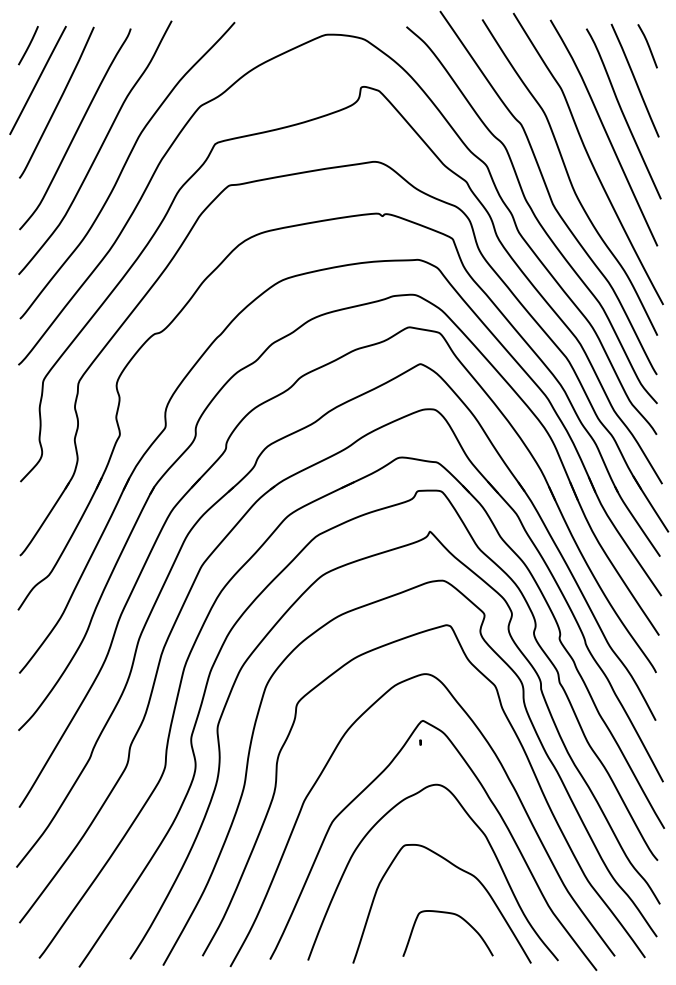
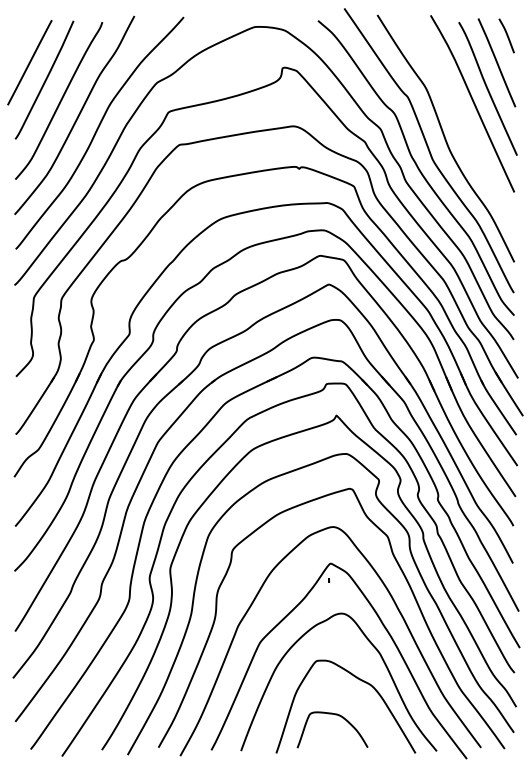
line: (28, 45) -> (22, 35), removed
curve: (588, 158) -> (460, 123), removed
curve: (450, 914) -> (334, 715), moved

